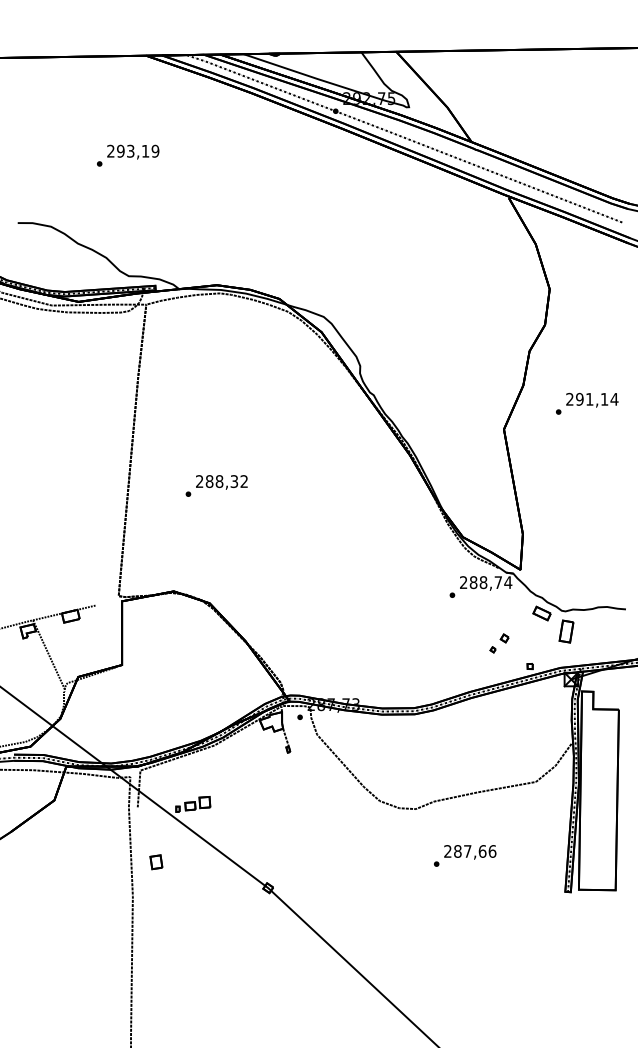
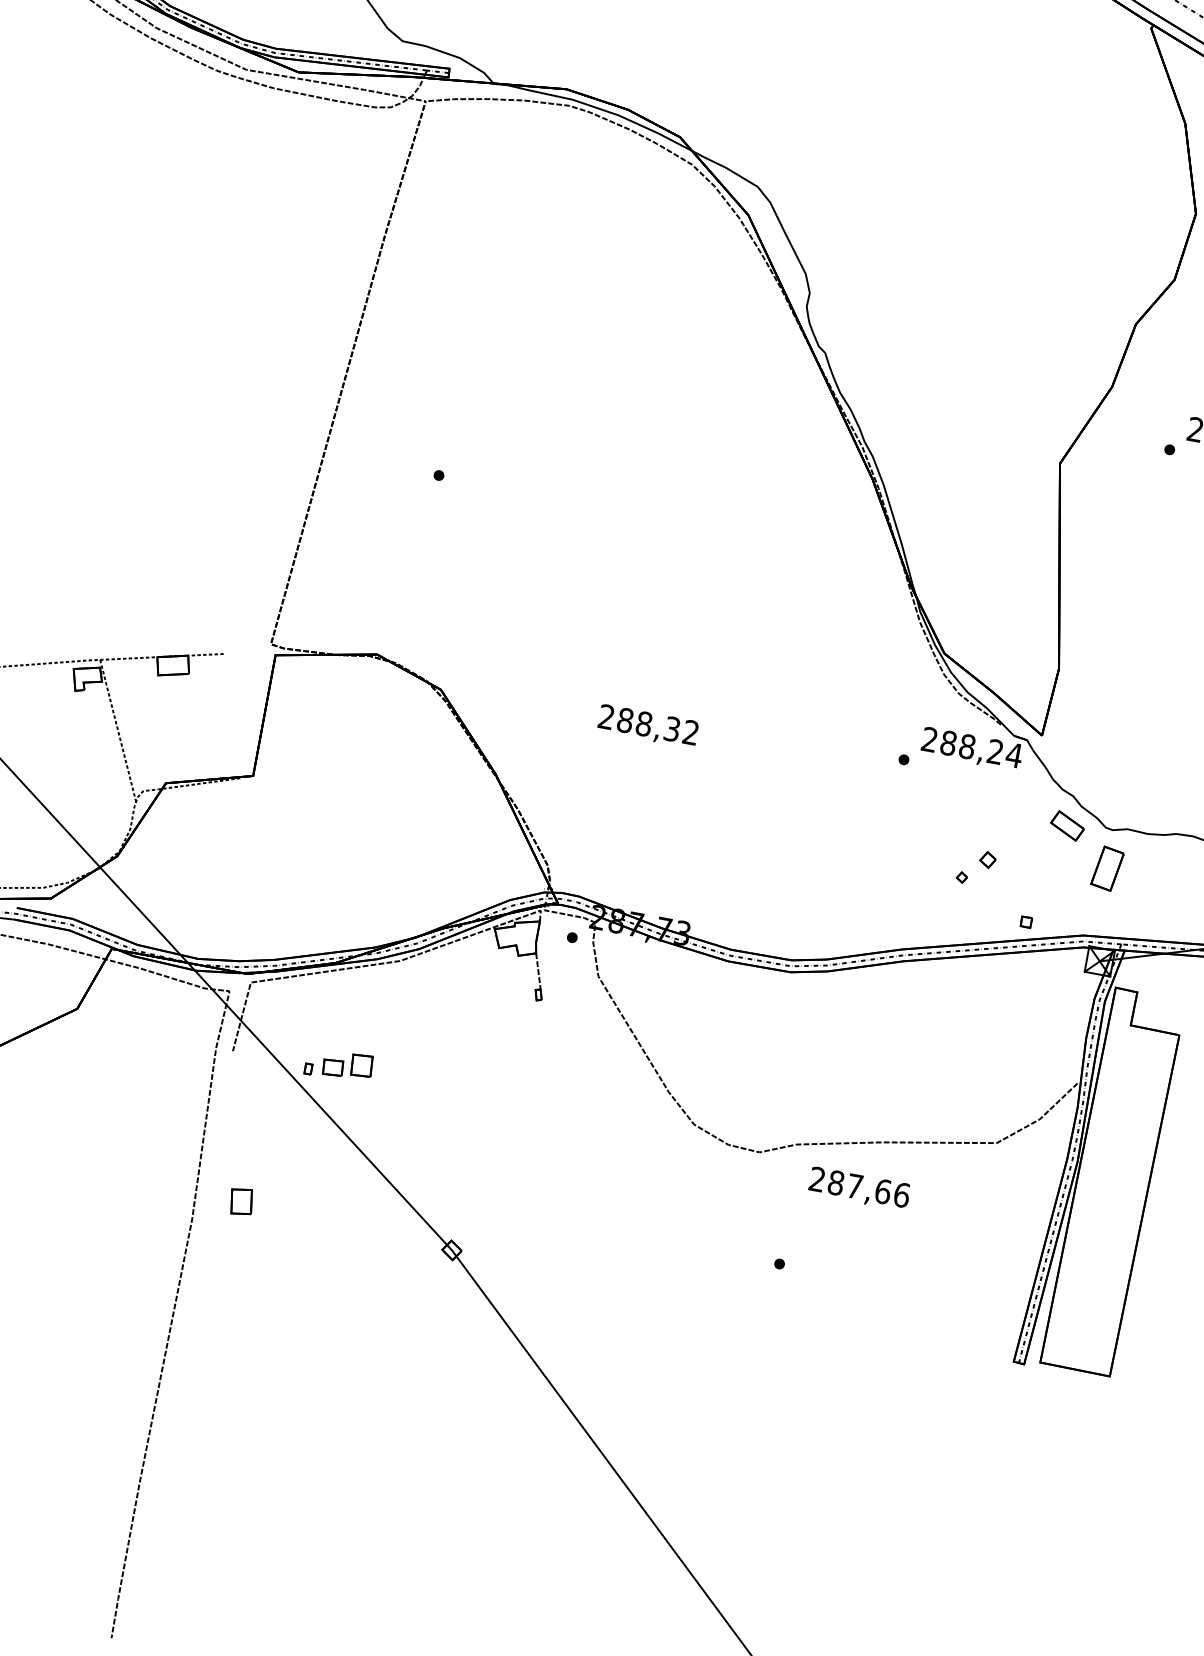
text: (221, 482) -> (647, 726), moved
text: (497, 582) -> (993, 751), 288,74 -> 288,24
text: (470, 852) -> (859, 1189), moved
part: (156, 862) -> (241, 1202), moved

